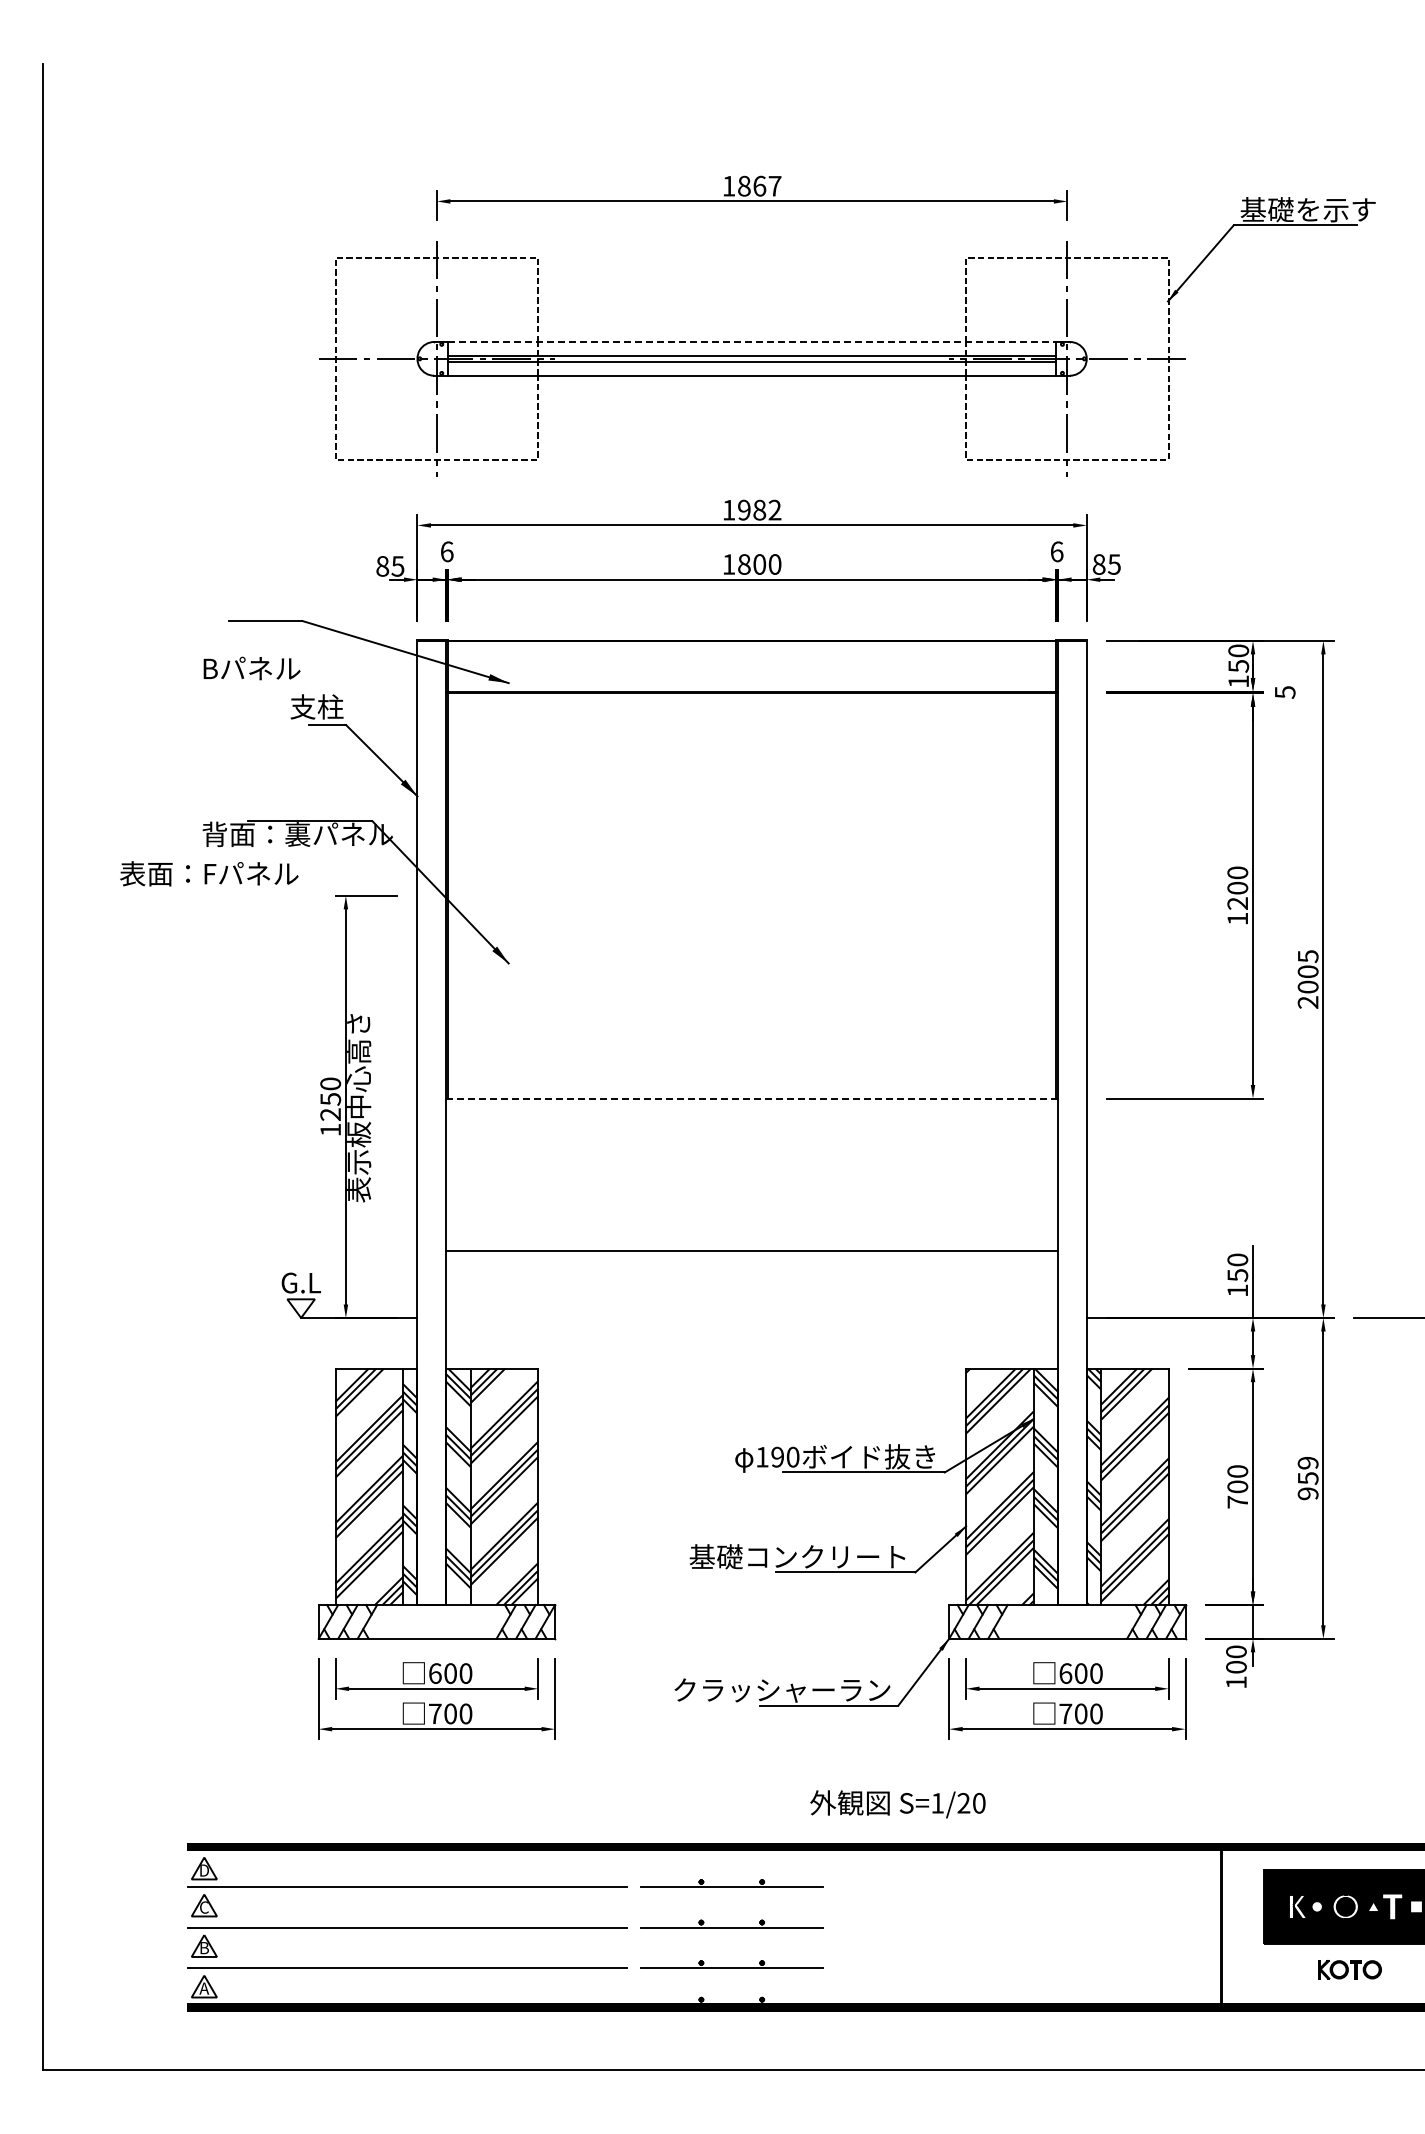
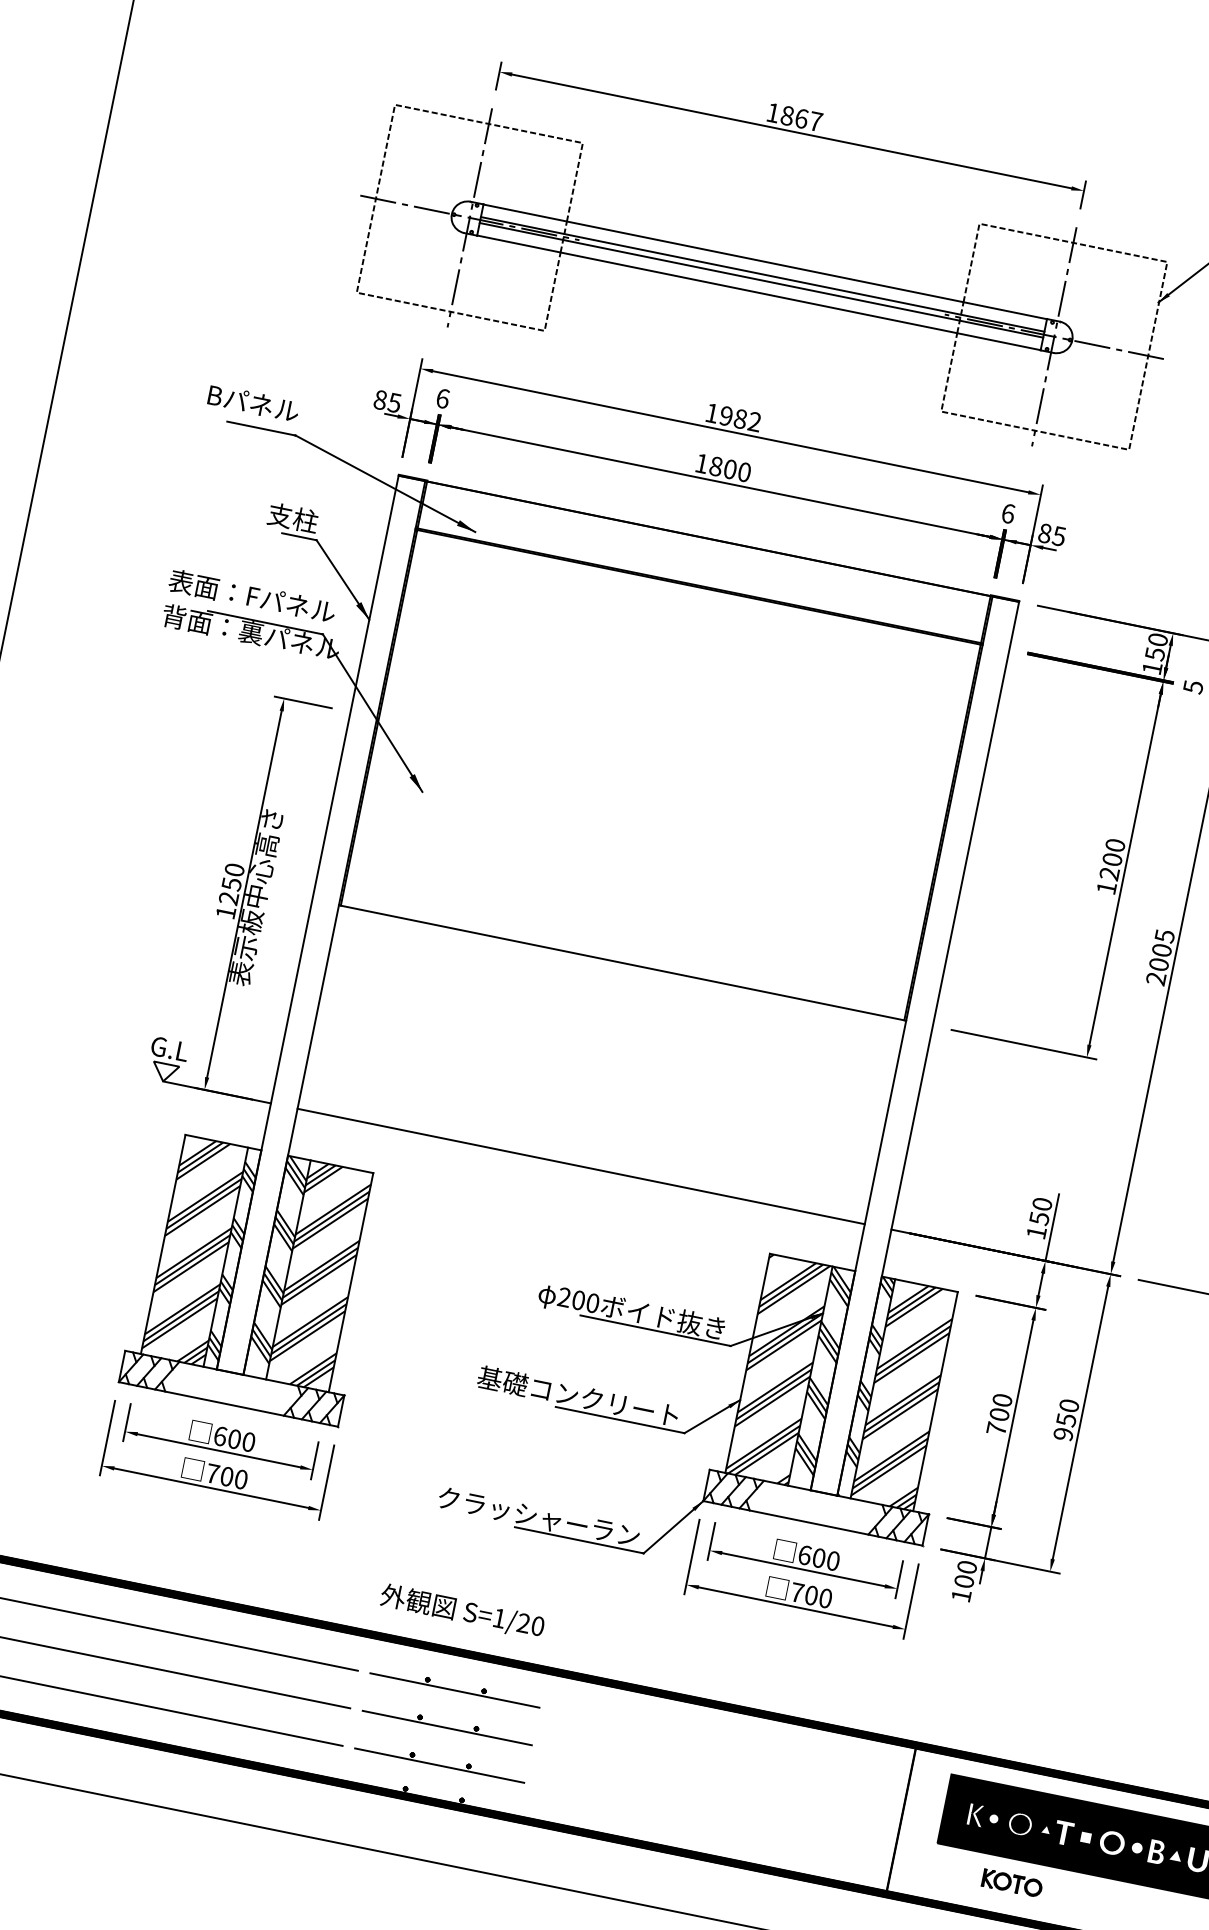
line: (752, 342) -> (765, 262), dashed -> solid
text: (251, 668) -> (253, 403), moved
text: (209, 873) -> (252, 596), moved
line: (752, 1098) -> (622, 963), dashed -> solid
line: (752, 1251) -> (581, 1167), moved
text: (770, 1456) -> (572, 1298), 190 -> 200
text: (1307, 1462) -> (1068, 1405), 959 -> 950
text: (897, 1804) -> (461, 1611), moved

